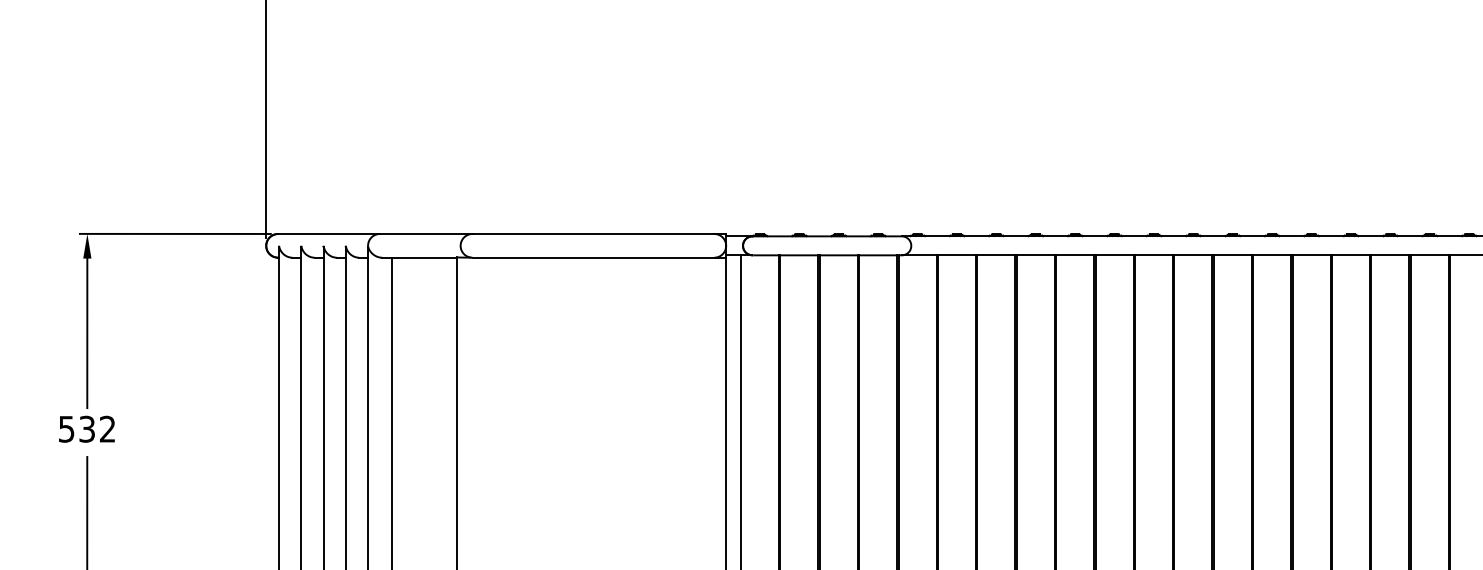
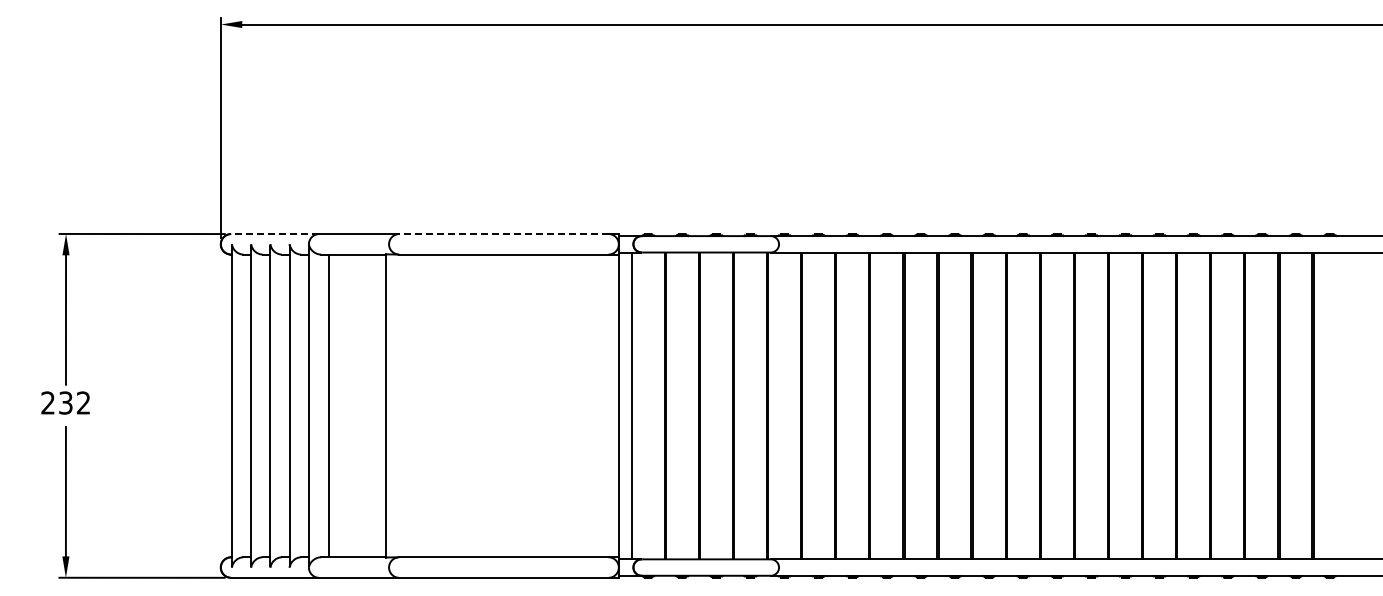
line: (329, 234) -> (275, 234), solid -> dashed
line: (592, 234) -> (503, 234), solid -> dashed
text: (65, 428) -> (47, 402), 532 -> 232

